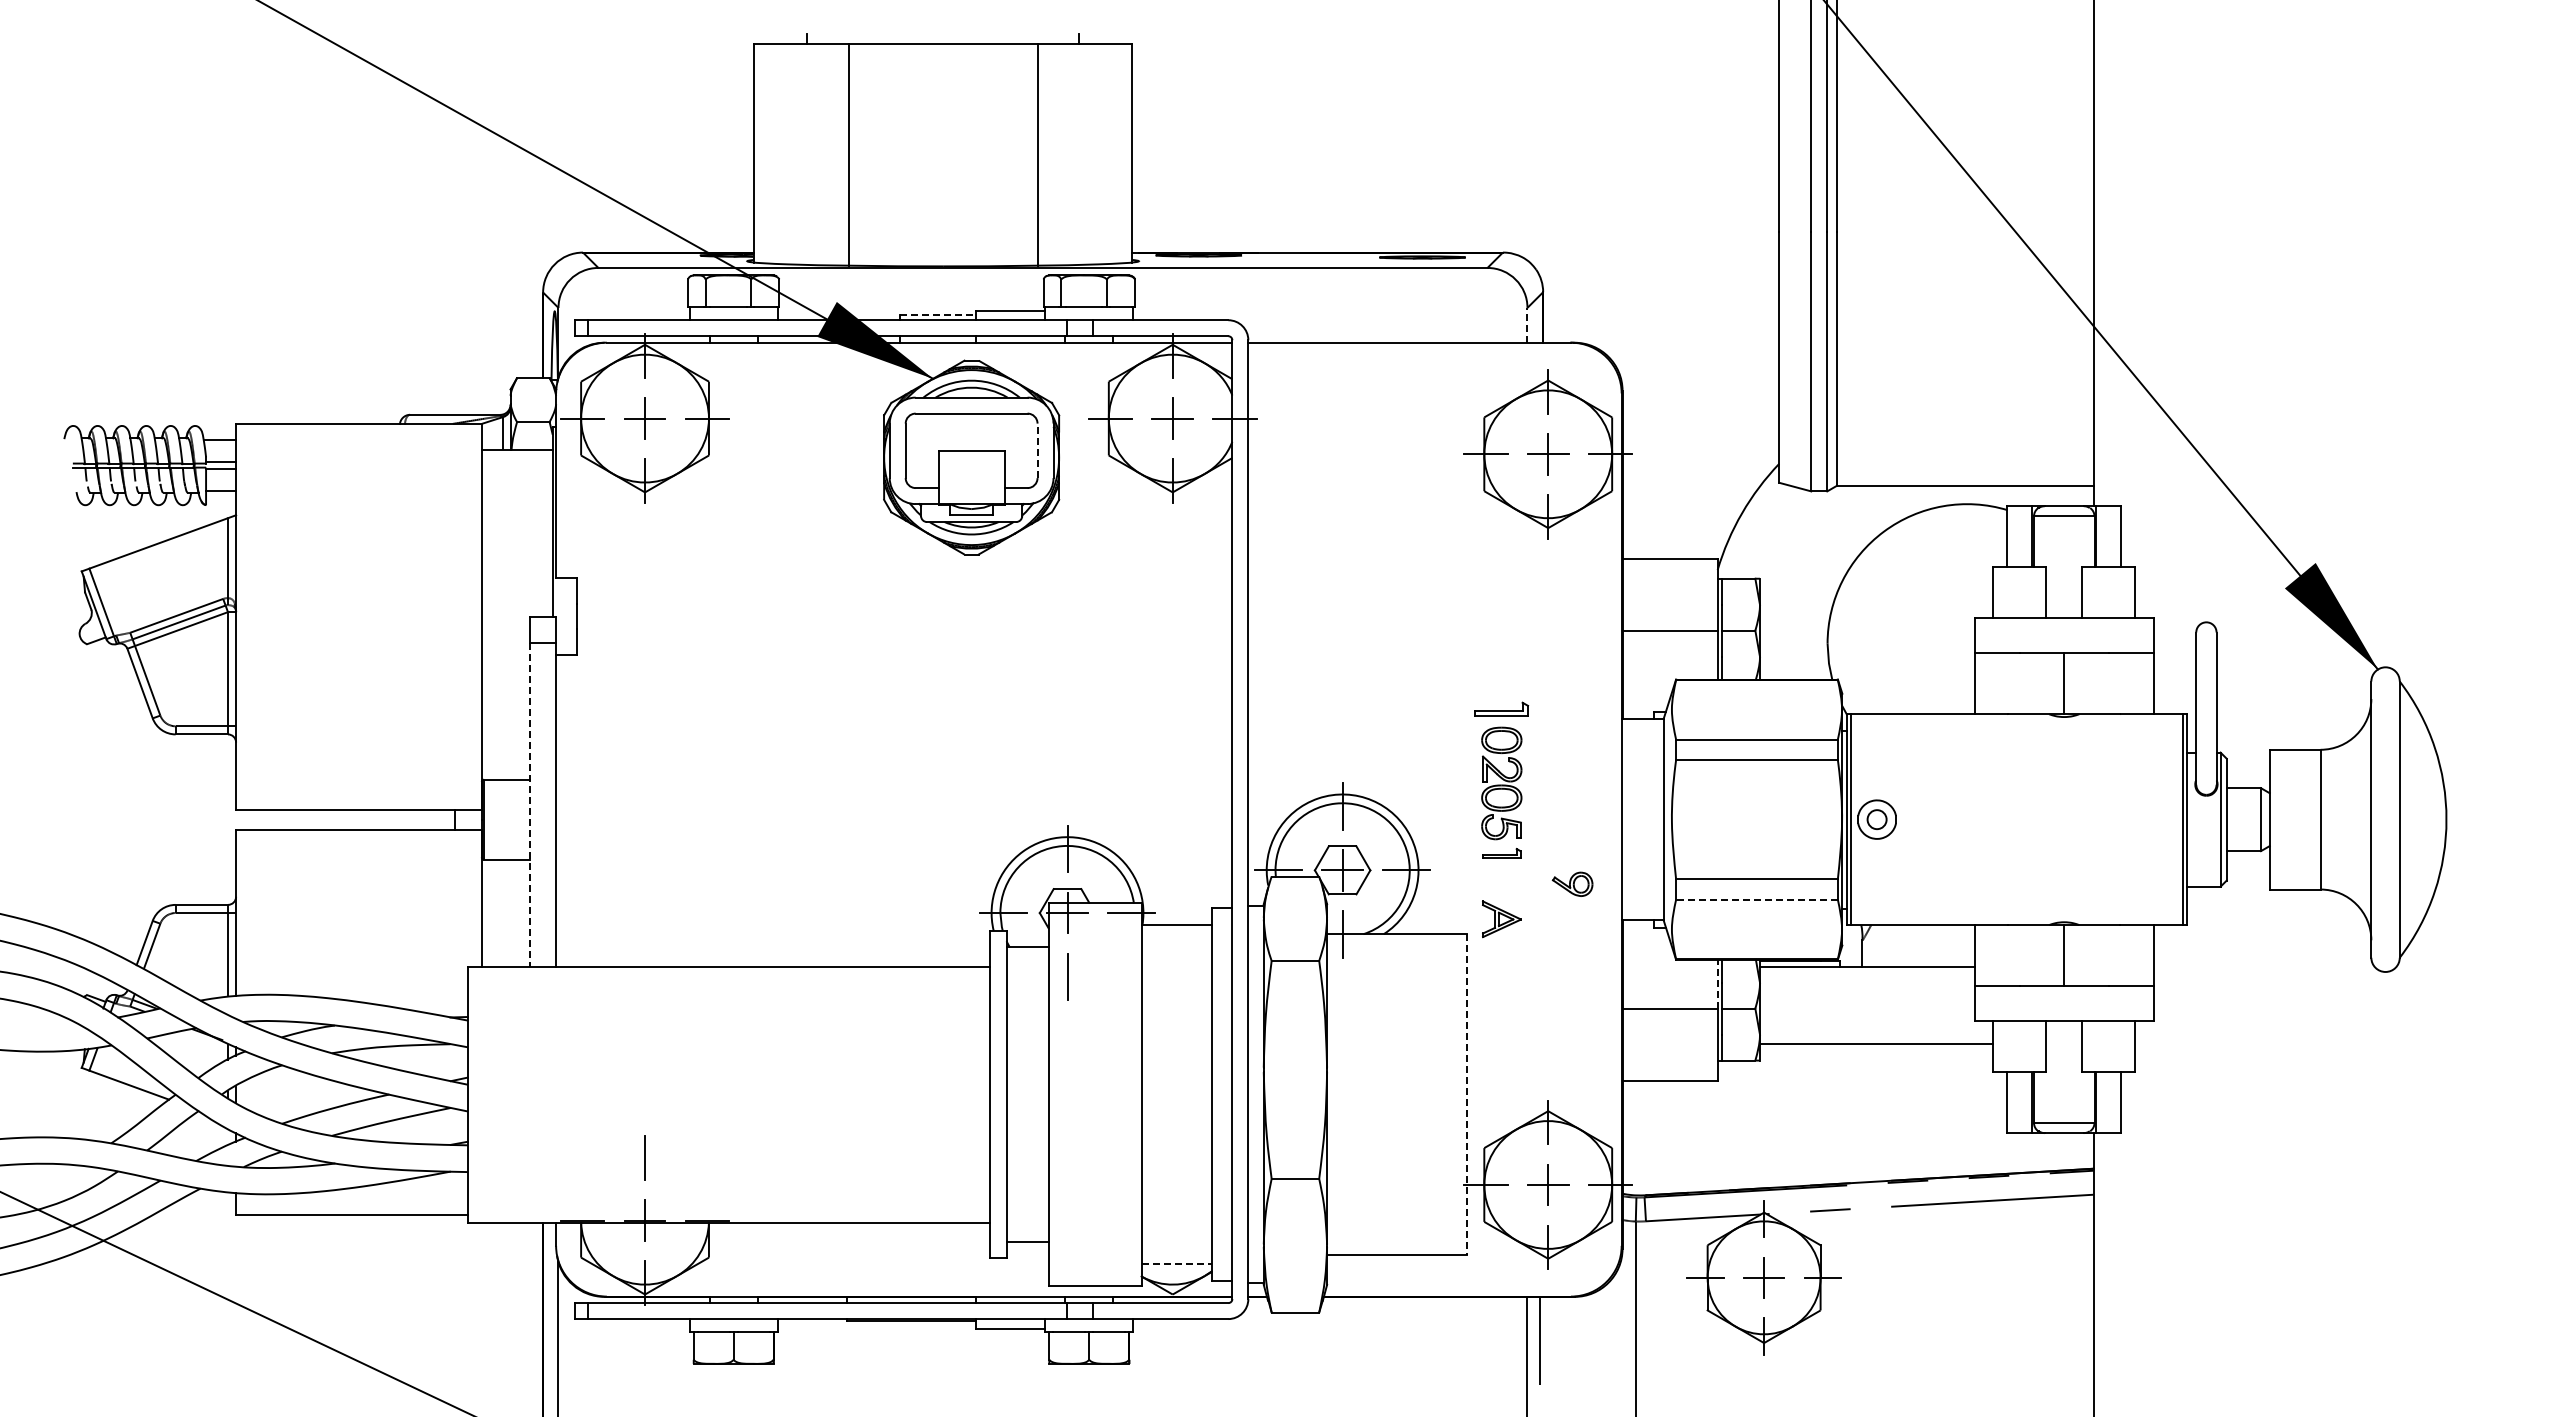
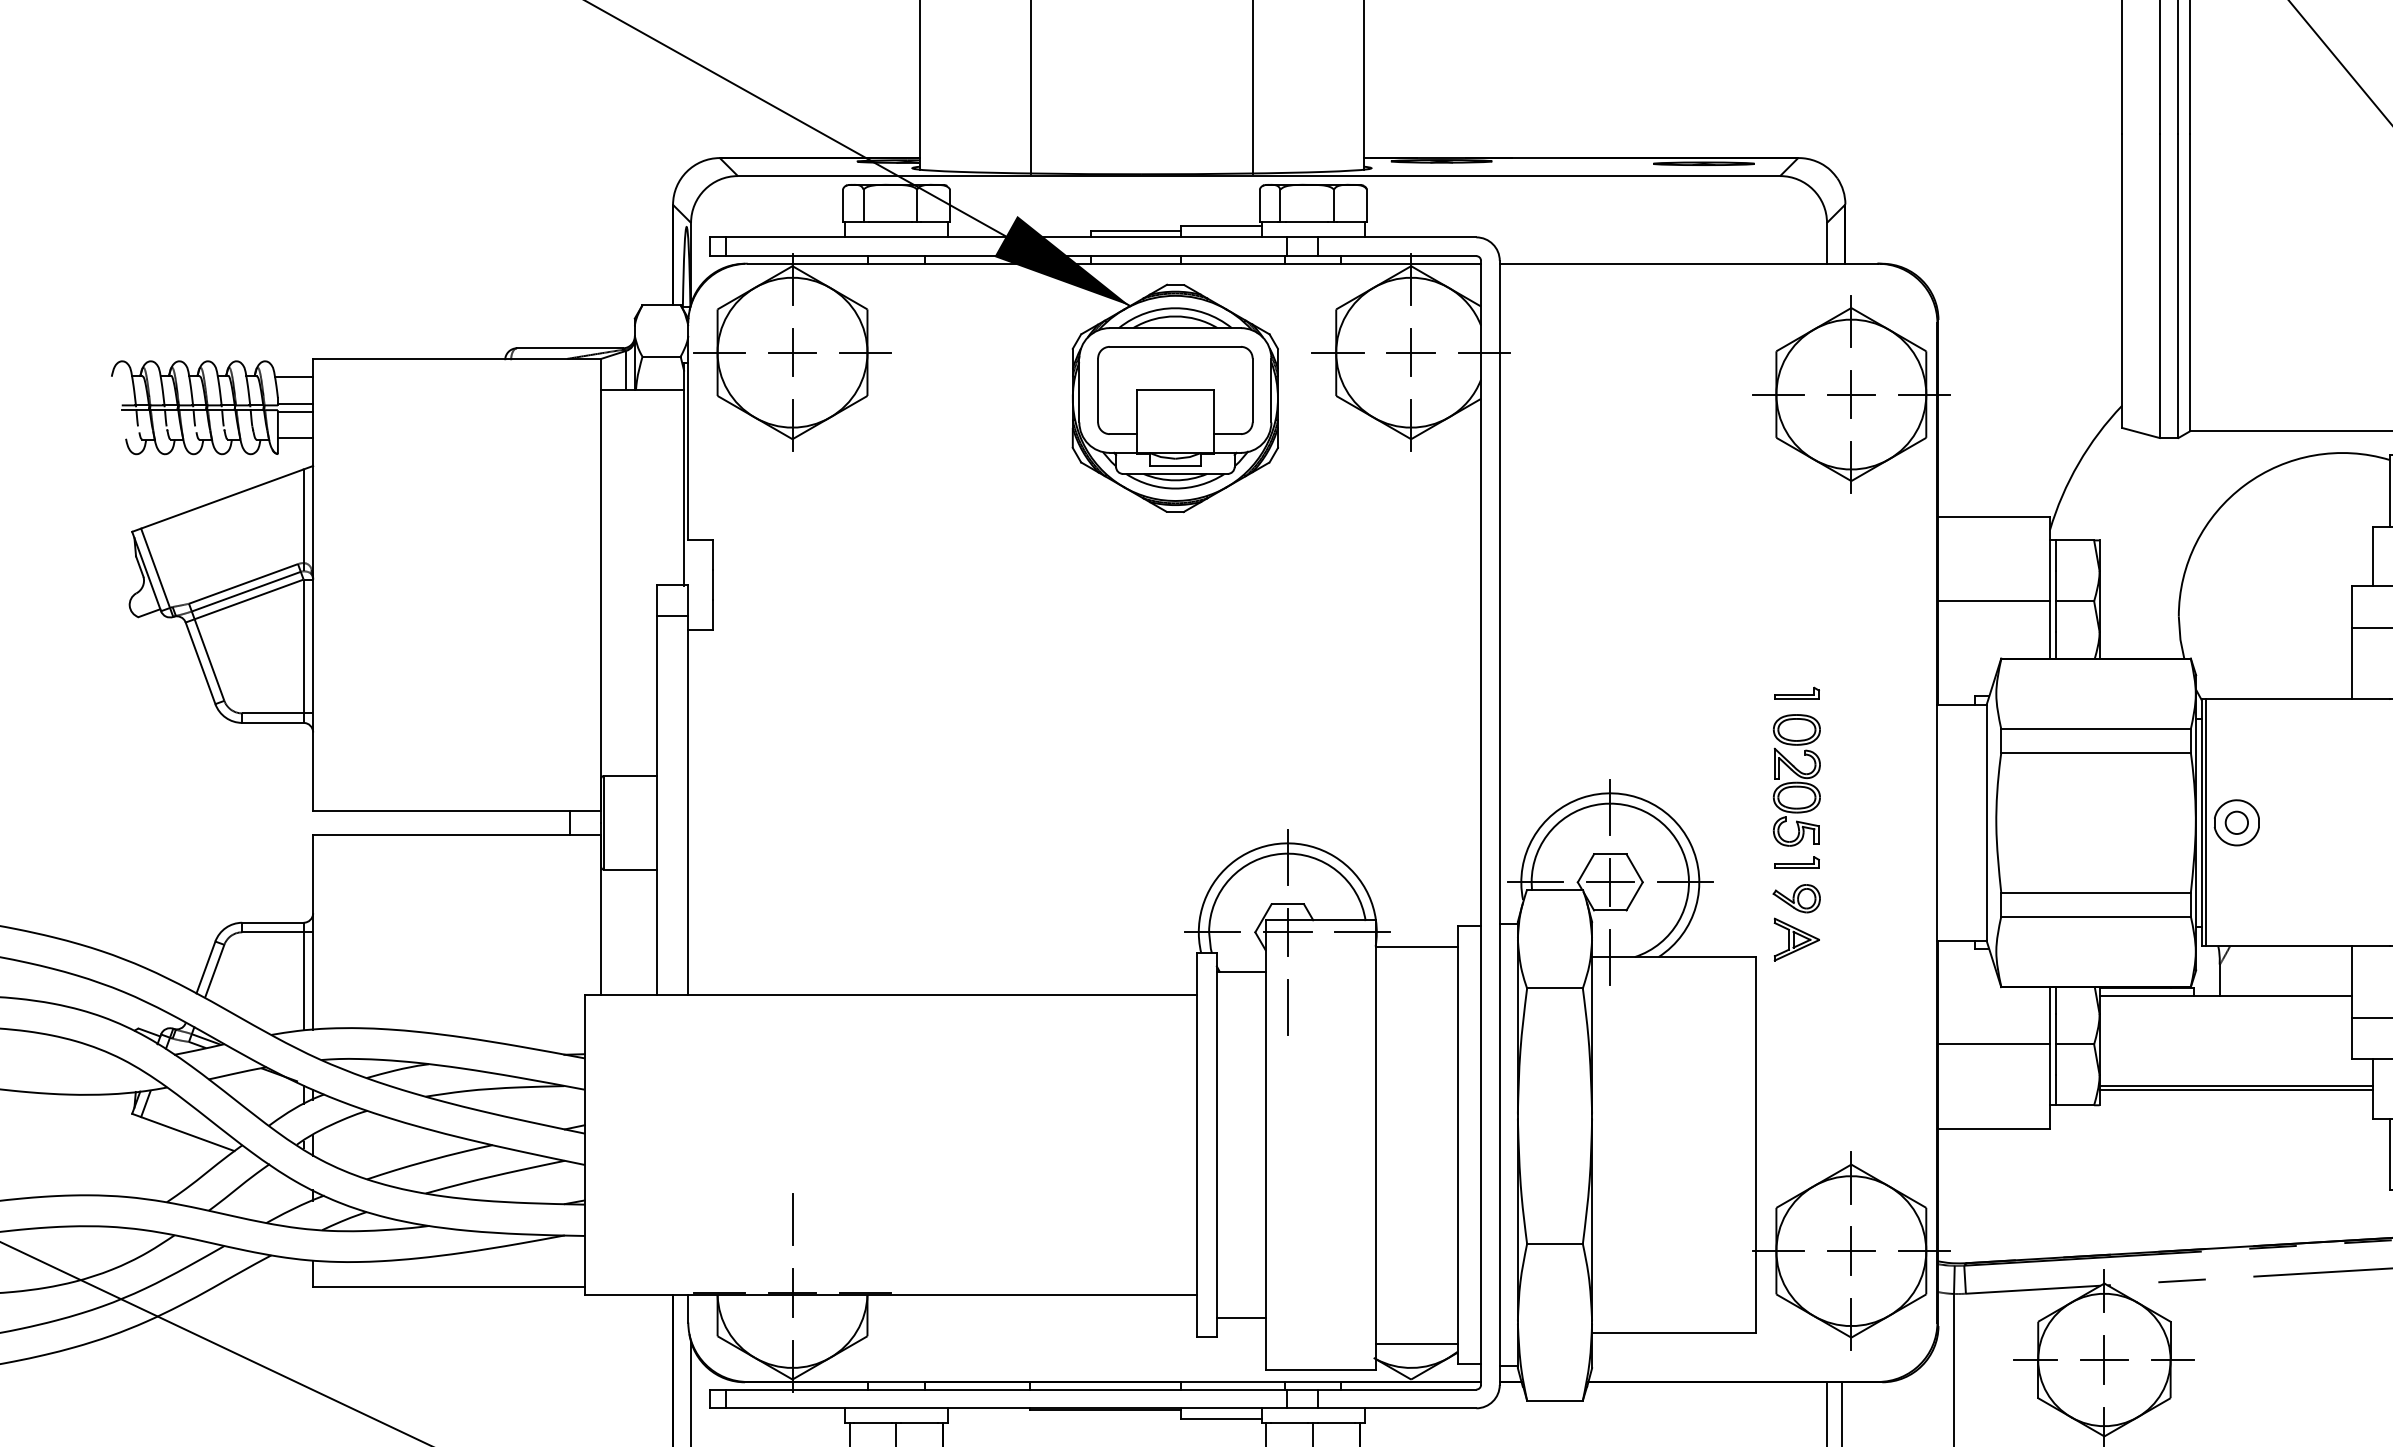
line: (938, 314) -> (1136, 230), dashed -> solid
line: (1527, 324) -> (1827, 242), dashed -> solid
line: (1037, 450) -> (1252, 390), dashed -> solid
part: (1501, 708) -> (1796, 692), size x0.71
line: (529, 804) -> (657, 805), dashed -> solid
part: (1572, 883) -> (1796, 897), moved
line: (1756, 899) -> (2095, 916), dashed -> solid
line: (1717, 983) -> (2049, 1014), dashed -> solid
line: (1876, 1047) -> (2236, 1089), added
line: (1466, 1095) -> (1755, 1146), dashed -> solid
line: (1177, 1263) -> (1416, 1343), dashed -> solid

